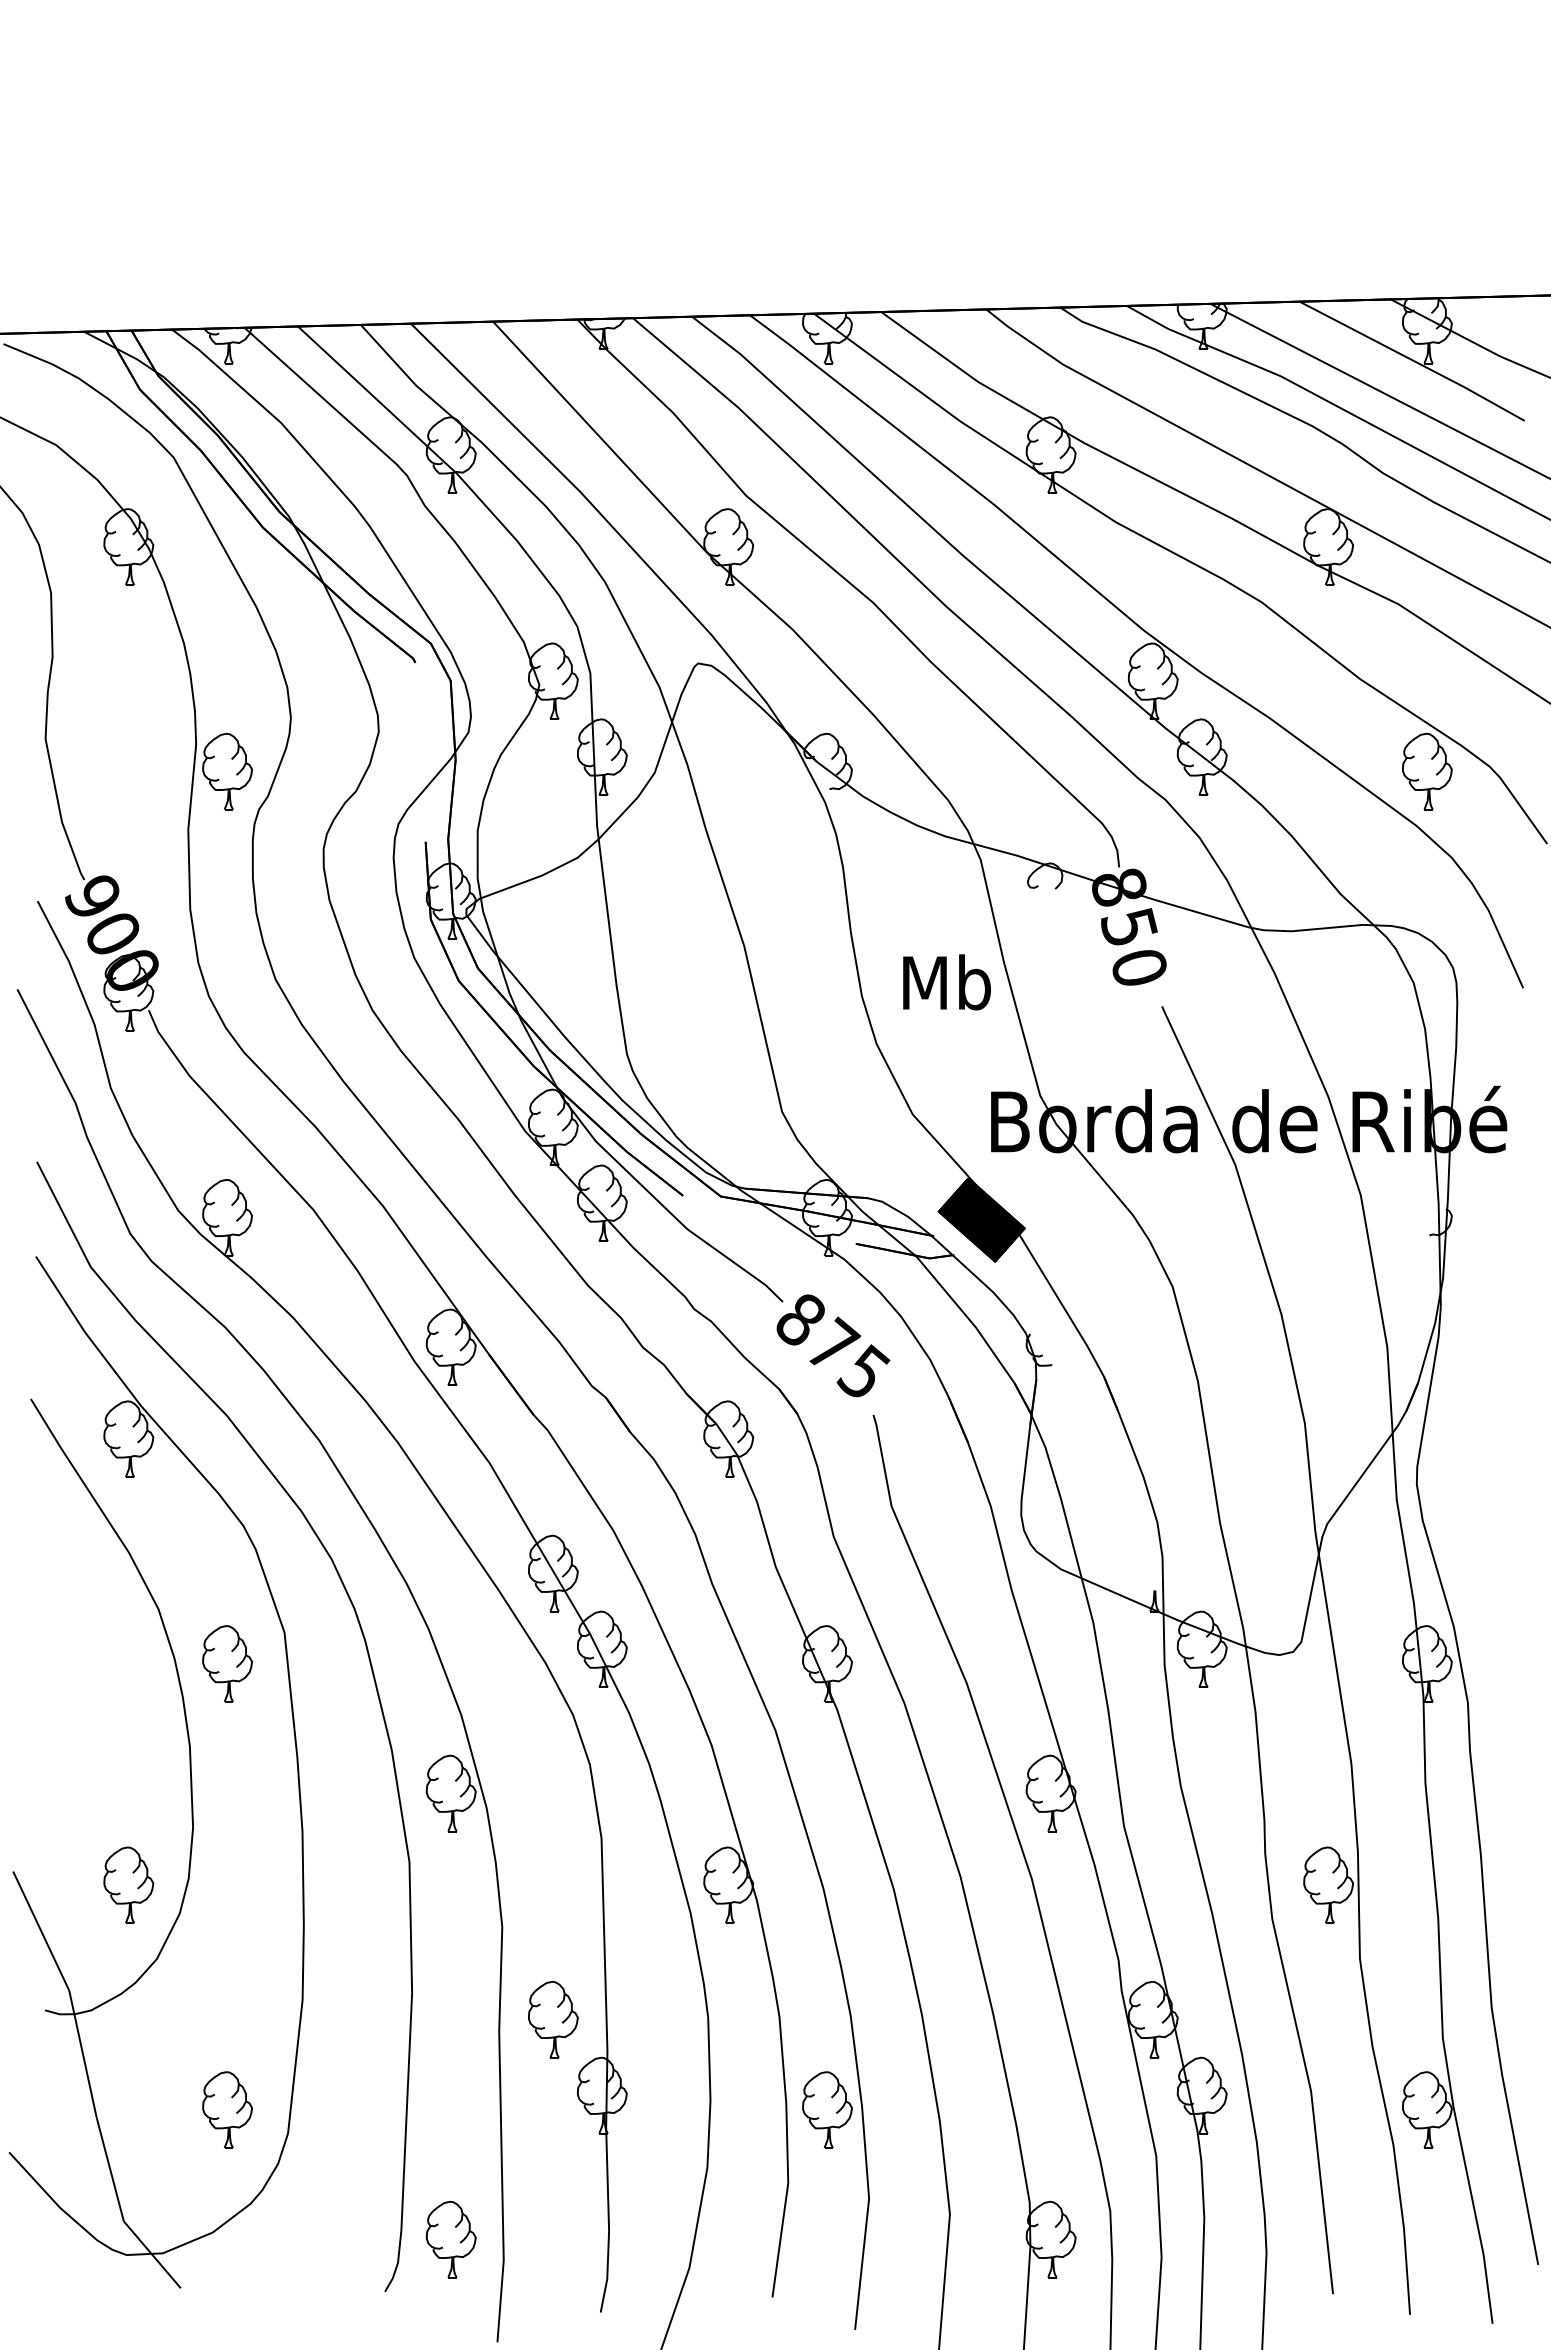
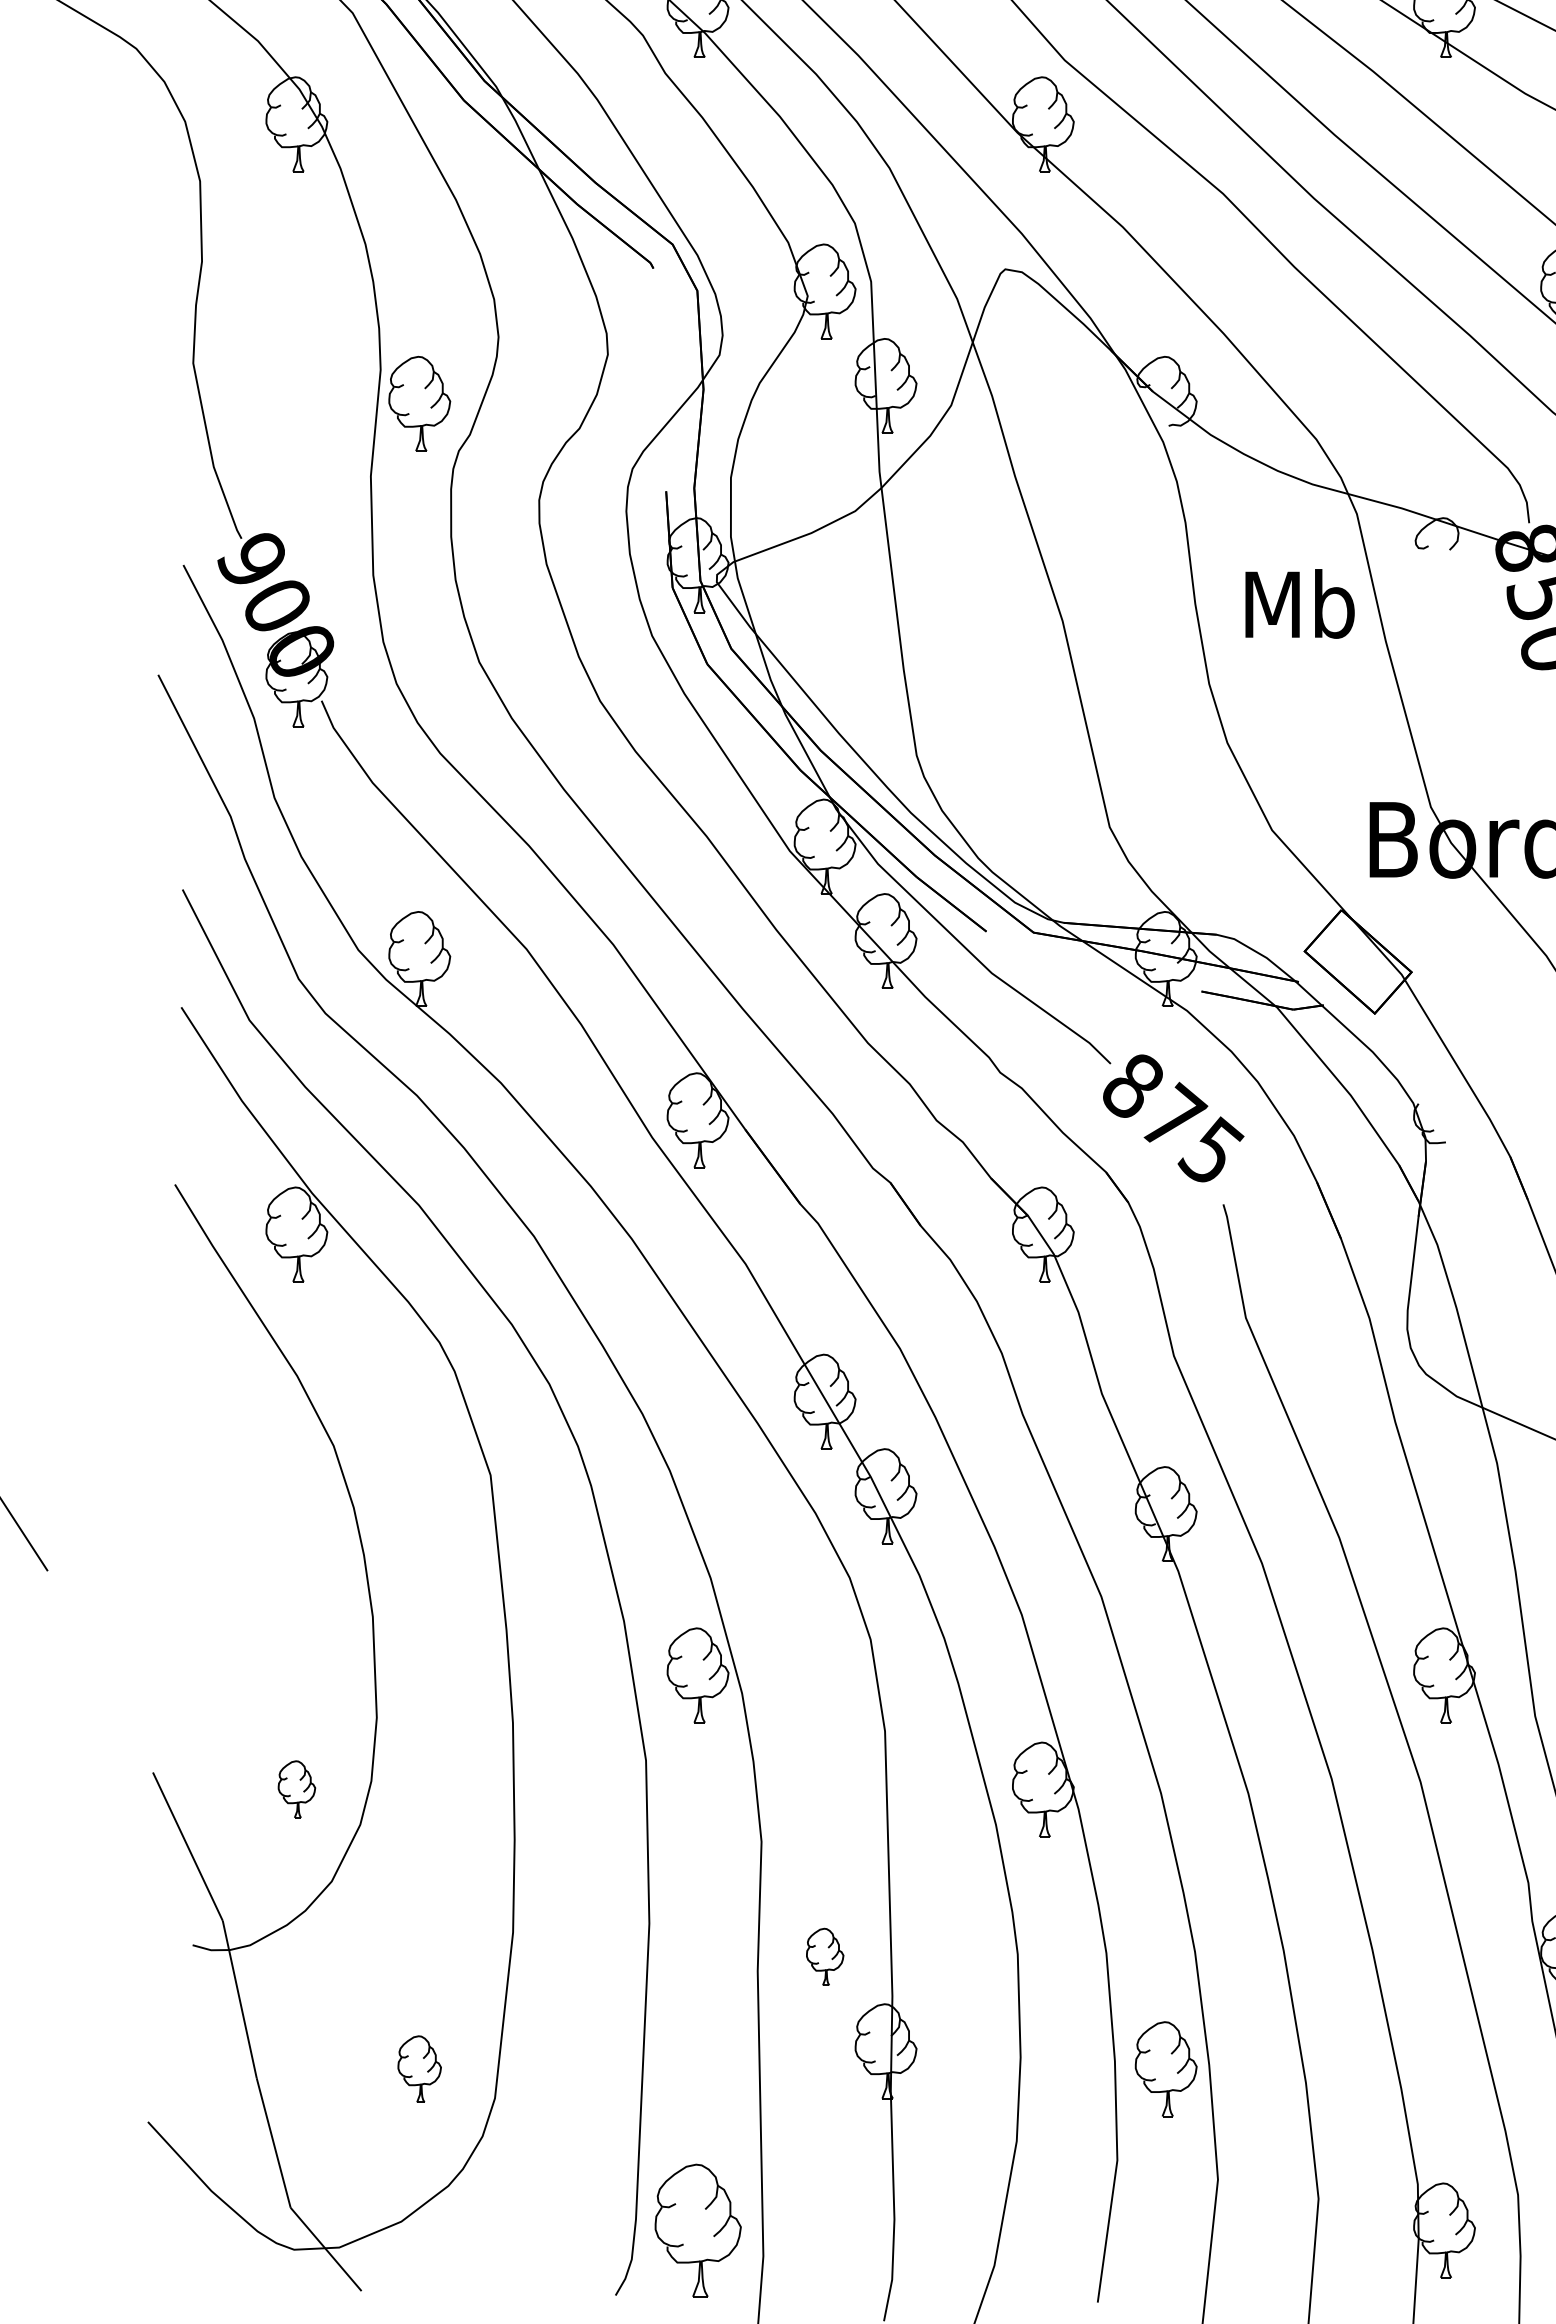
text: (946, 982) -> (1299, 604), moved
fill: (981, 1219) -> (1357, 961), removed
part: (227, 1663) -> (419, 1513), removed
part: (128, 1884) -> (296, 1788), size x0.6
part: (553, 2019) -> (825, 1956), size x0.6
part: (227, 2109) -> (419, 2068), size x0.7
part: (450, 2239) -> (697, 2230), size x1.4

